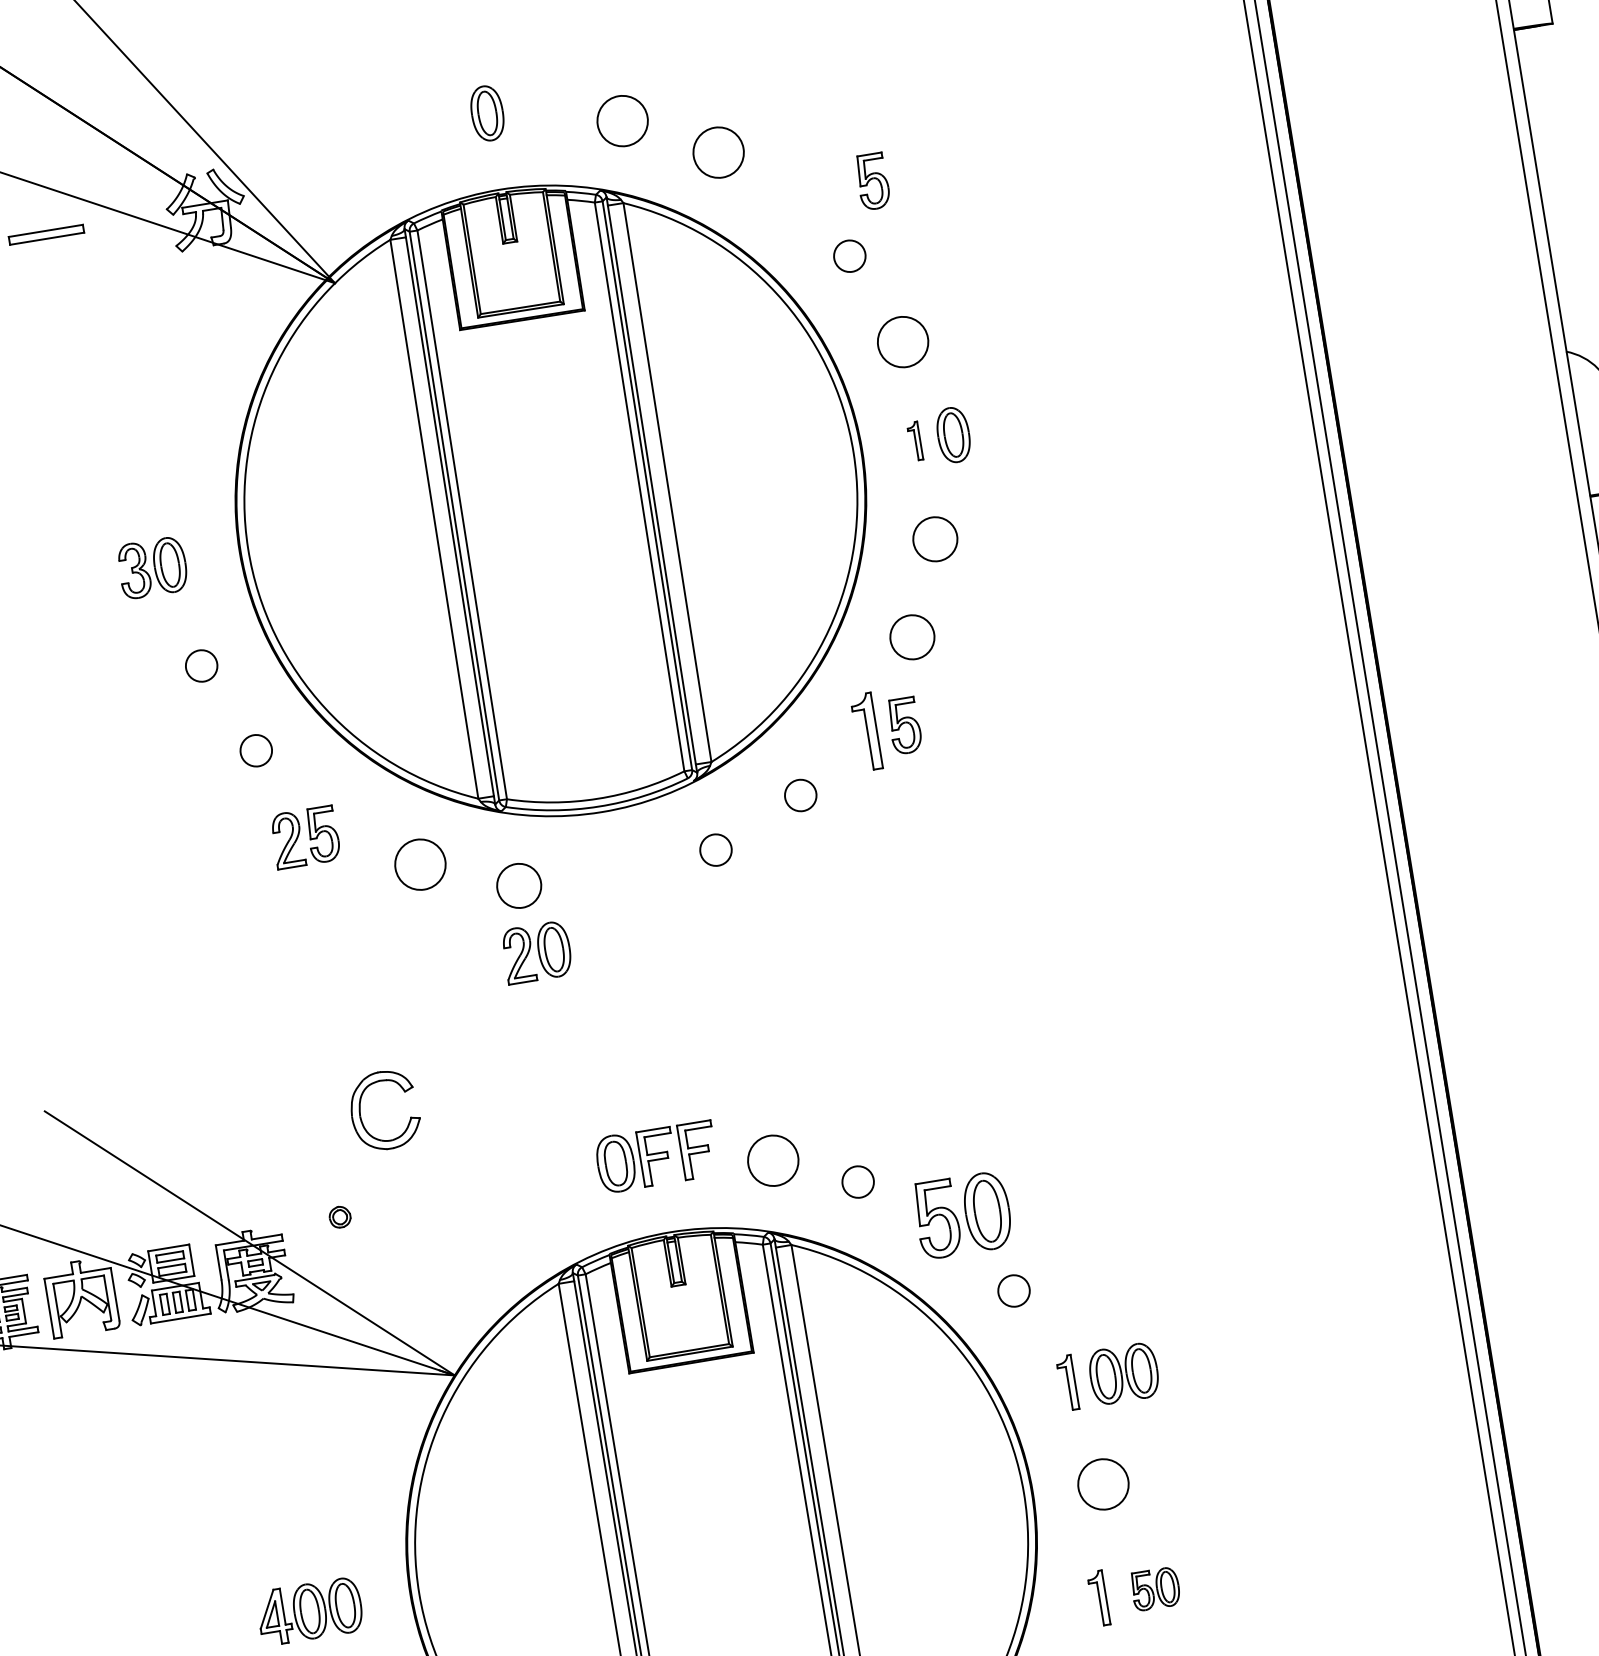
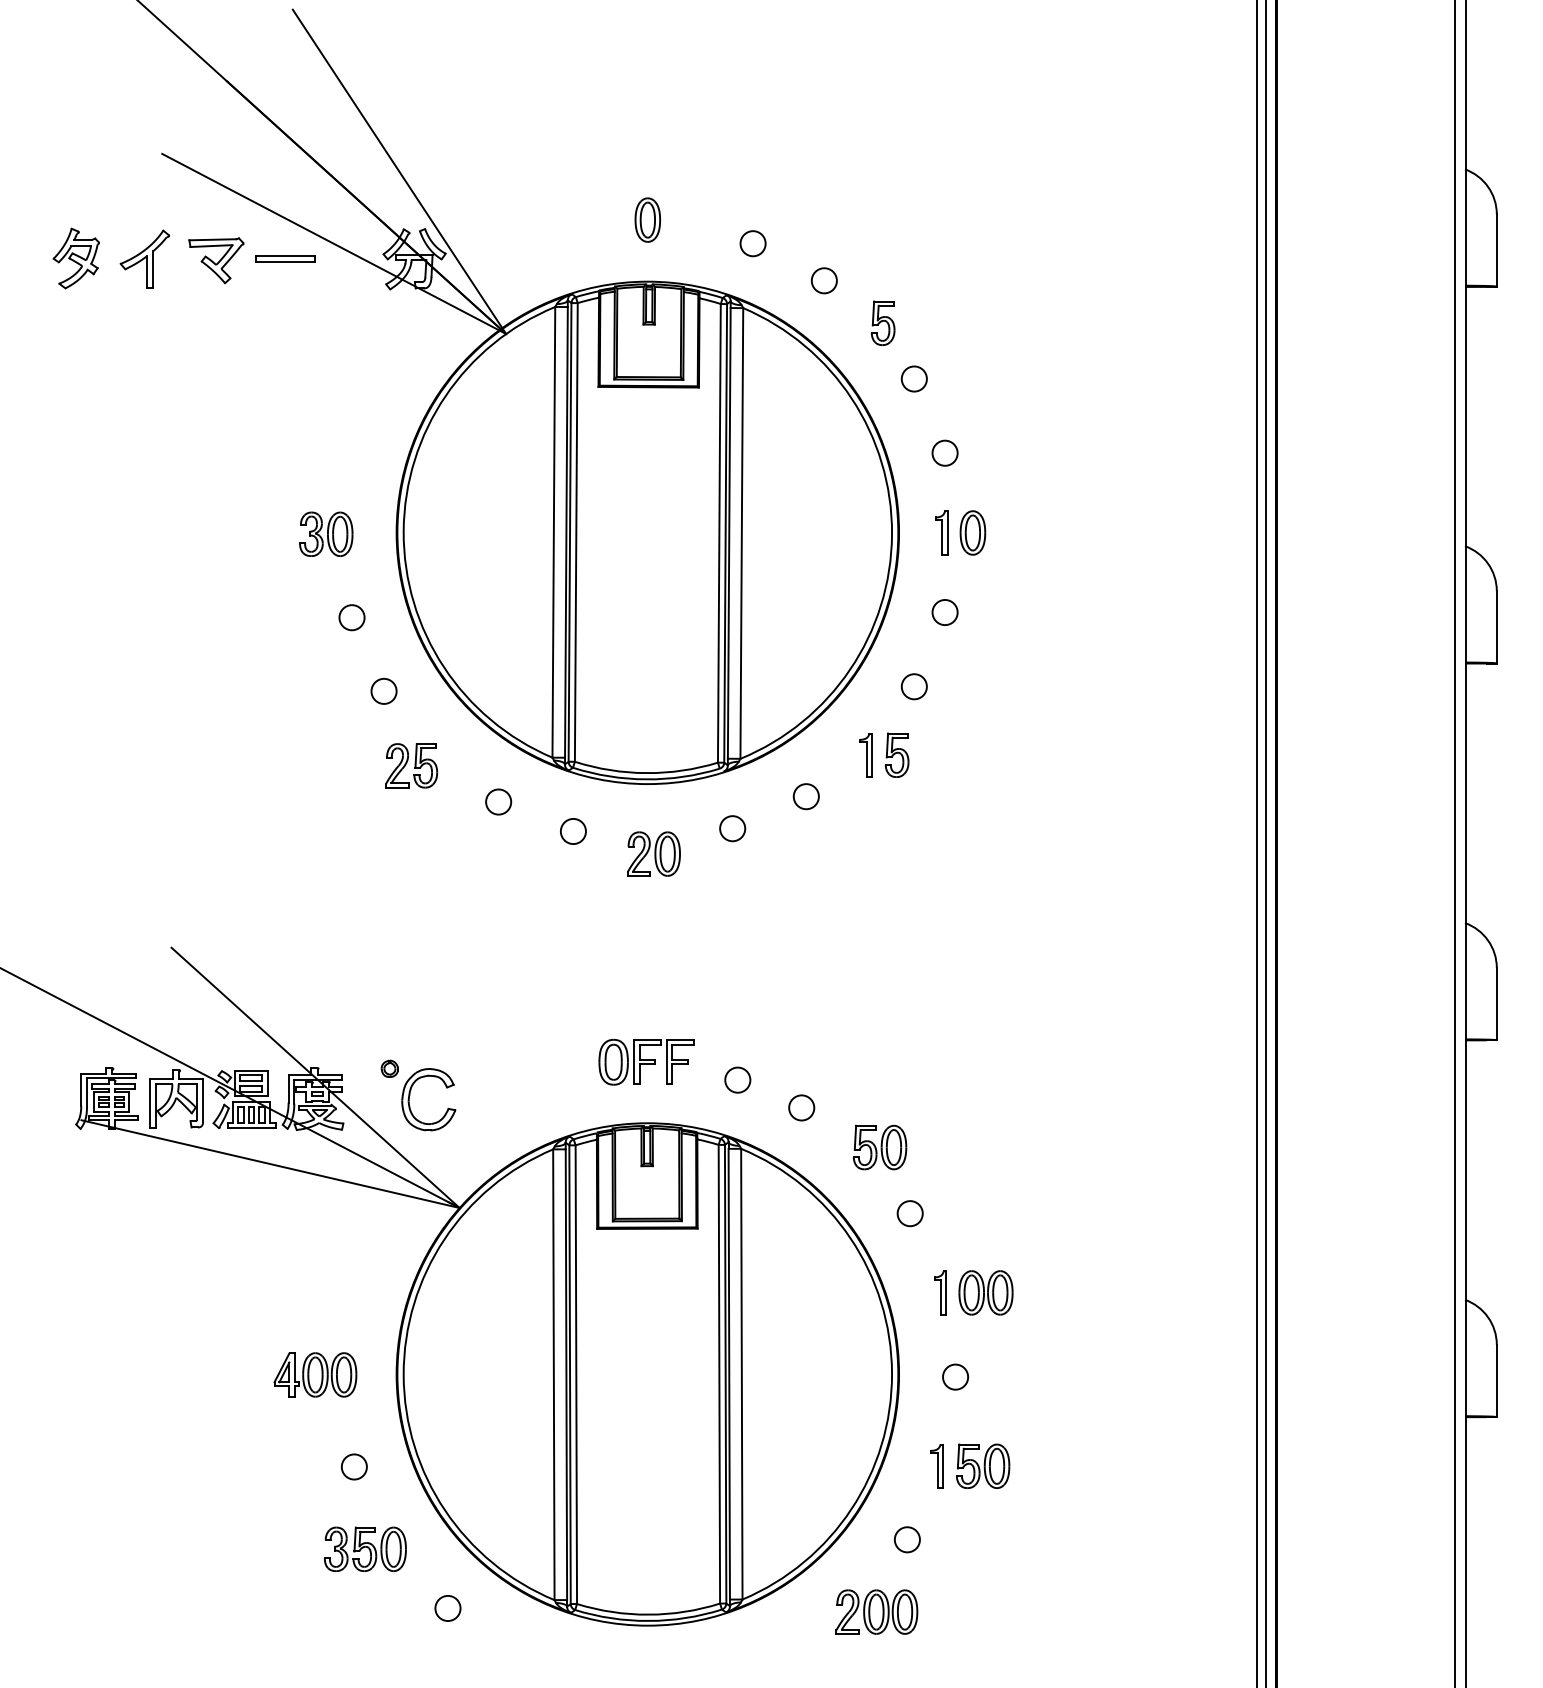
circle: (621, 121) -> (752, 243), size x0.62
circle: (717, 152) -> (823, 280), size x0.62
part: (872, 180) -> (882, 322), moved
circle: (902, 341) -> (944, 452), size x0.62
part: (914, 440) -> (941, 532), size x1.43
circle: (934, 539) -> (944, 612), size x0.71
circle: (911, 637) -> (913, 686), size x0.71
part: (865, 732) -> (865, 755), size x0.71
circle: (420, 863) -> (498, 801), size x0.62
circle: (519, 885) -> (573, 831), size x0.71
part: (536, 951) -> (653, 853), moved
part: (361, 1108) -> (410, 1095), moved
circle: (772, 1159) -> (737, 1079), size x0.62
part: (962, 1215) -> (879, 1147), size x0.71
circle: (1103, 1483) -> (955, 1376), size x0.62
part: (1155, 1588) -> (983, 1465), size x1.43

